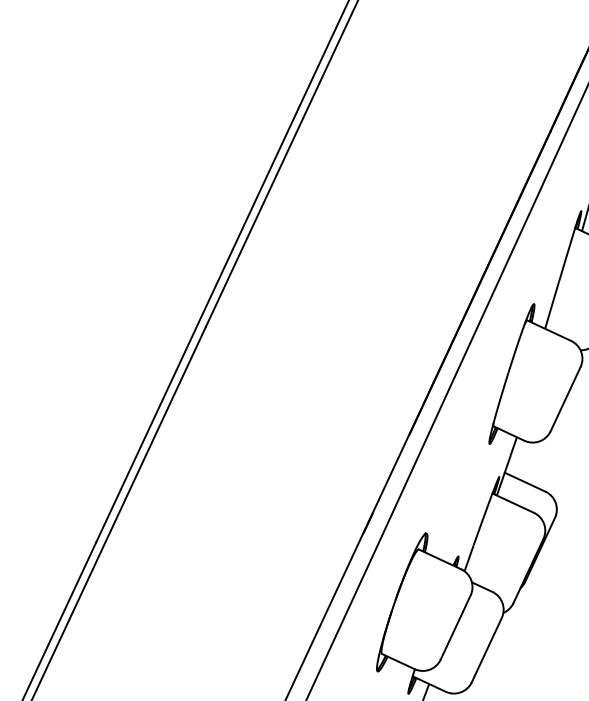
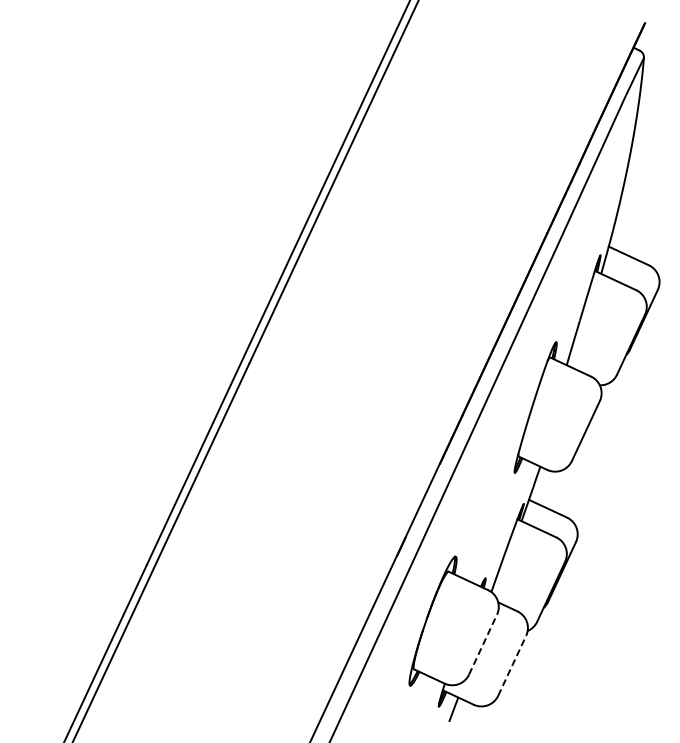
line: (456, 627) -> (483, 644), solid -> dashed
line: (487, 649) -> (512, 665), solid -> dashed

